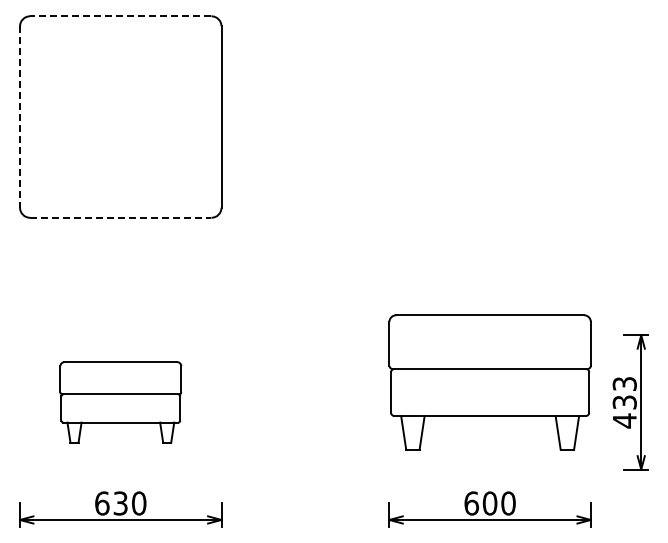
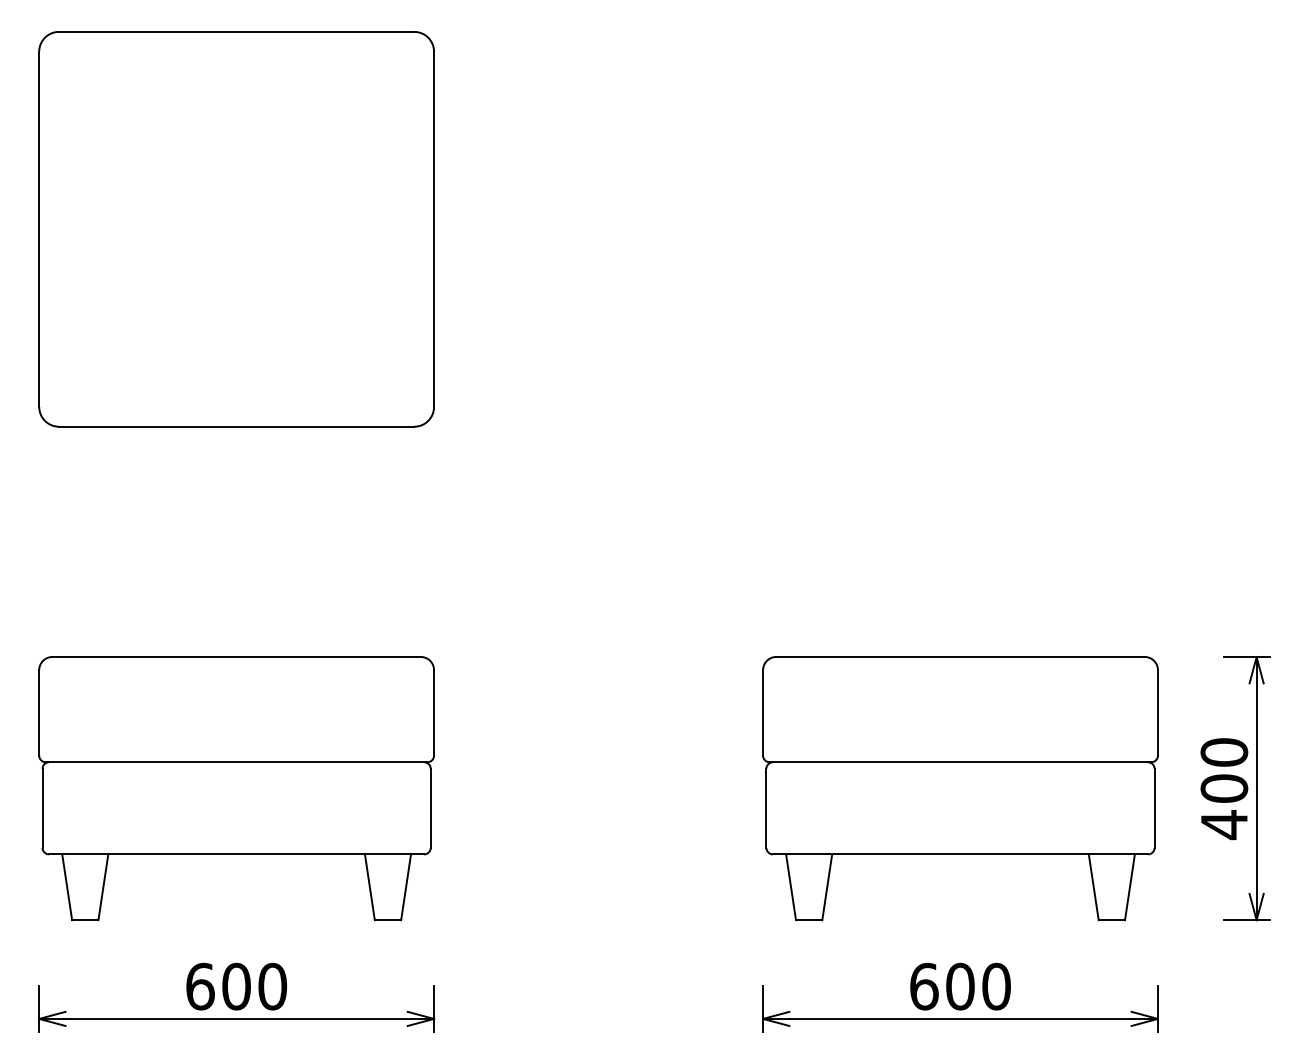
line: (120, 16) -> (236, 32), dashed -> solid
line: (20, 117) -> (40, 230), dashed -> solid
line: (120, 217) -> (236, 426), dashed -> solid
part: (489, 382) -> (959, 788), moved
text: (624, 392) -> (1223, 769), 433 -> 400
part: (120, 402) -> (236, 788), size x1.67
text: (120, 503) -> (236, 986), 630 -> 600

